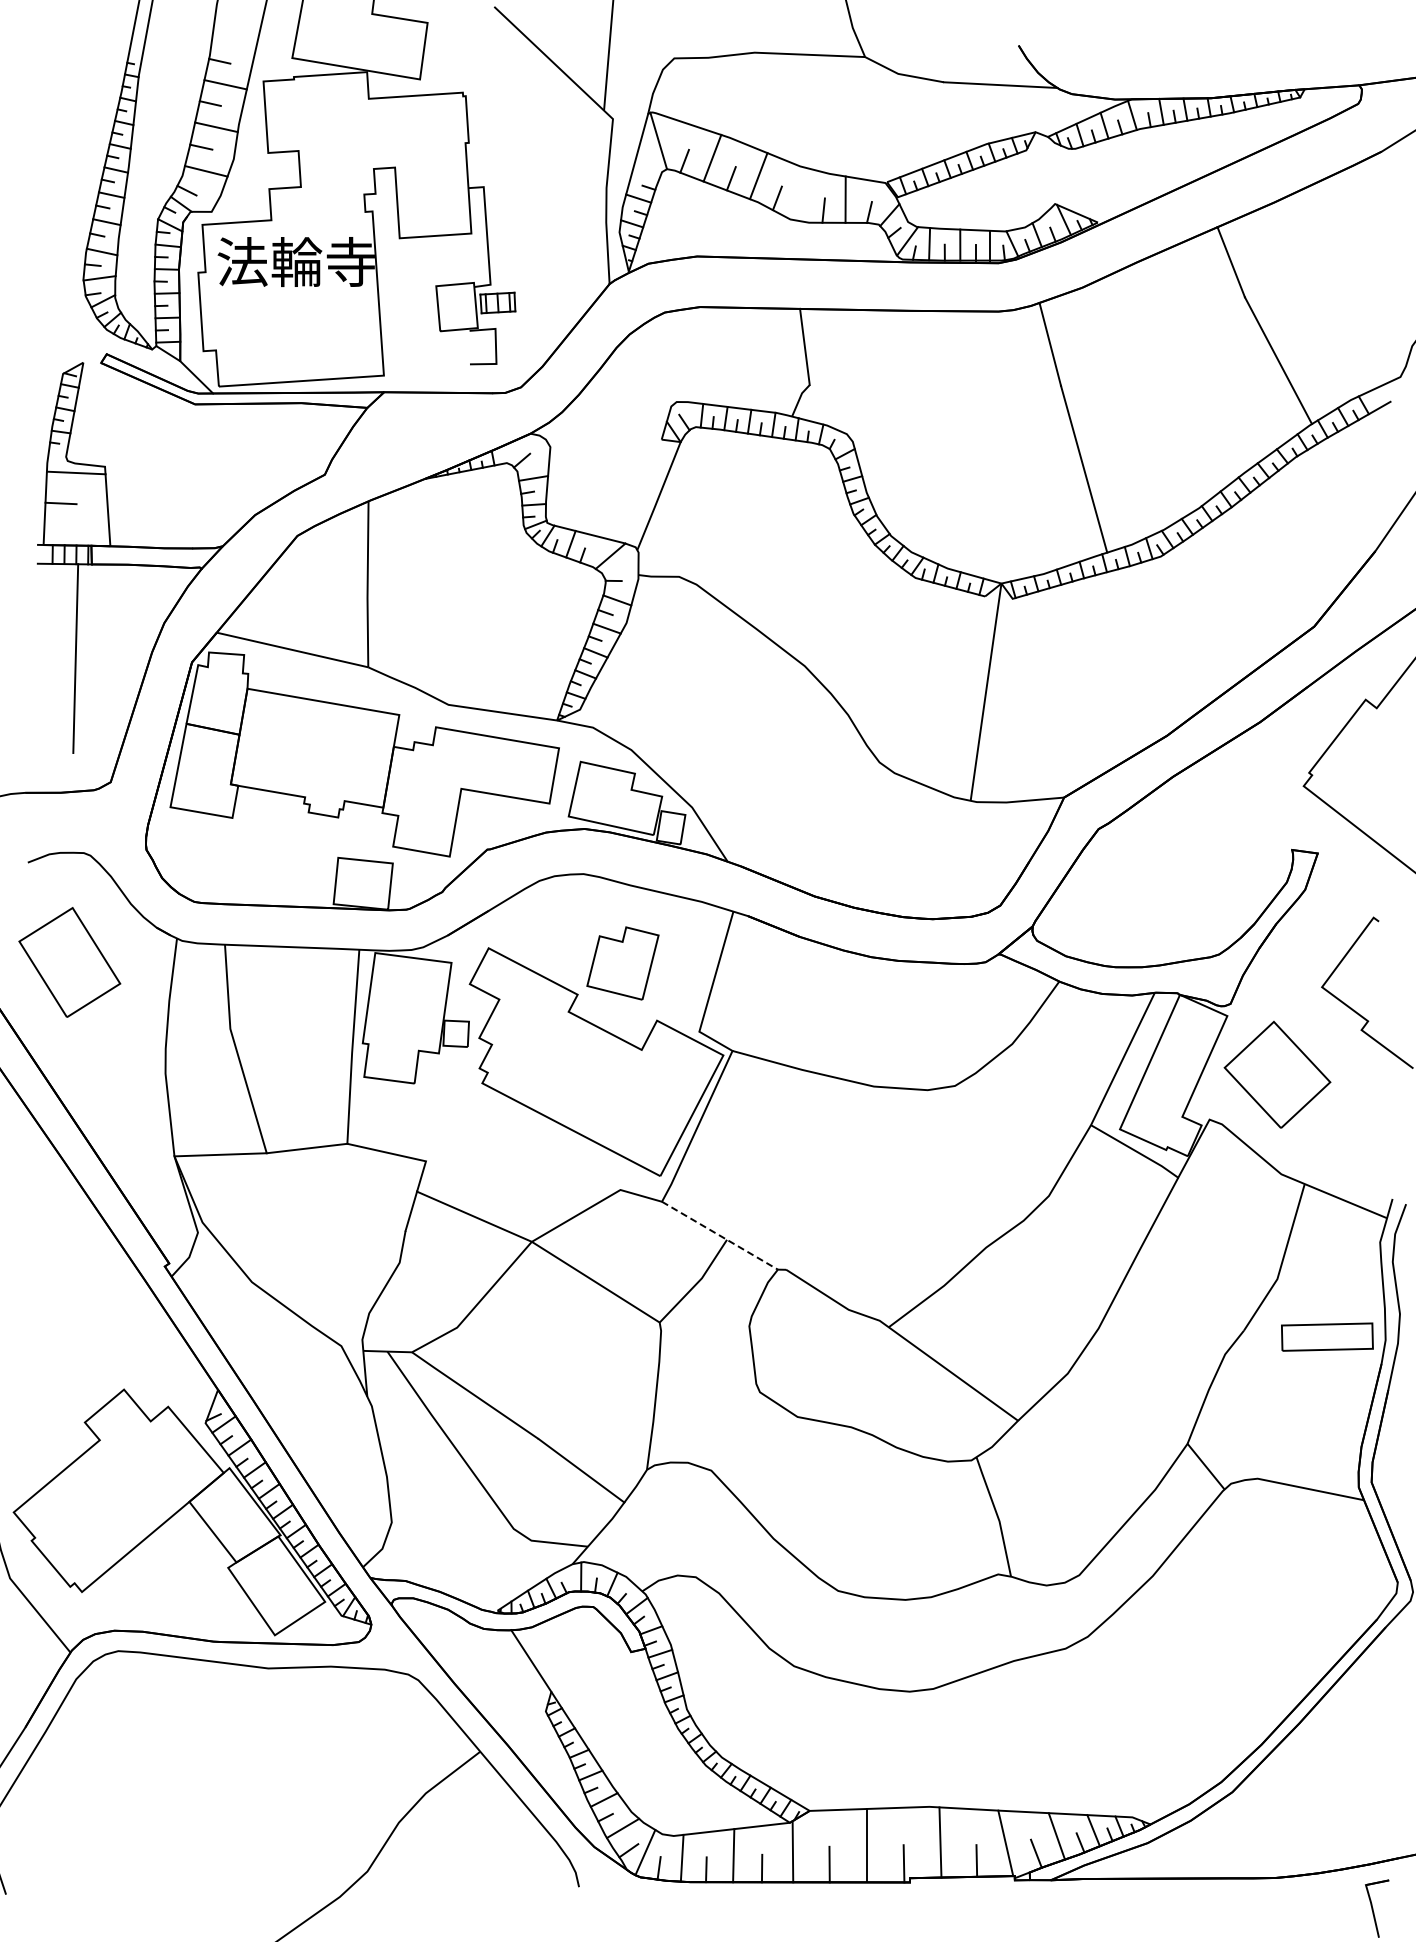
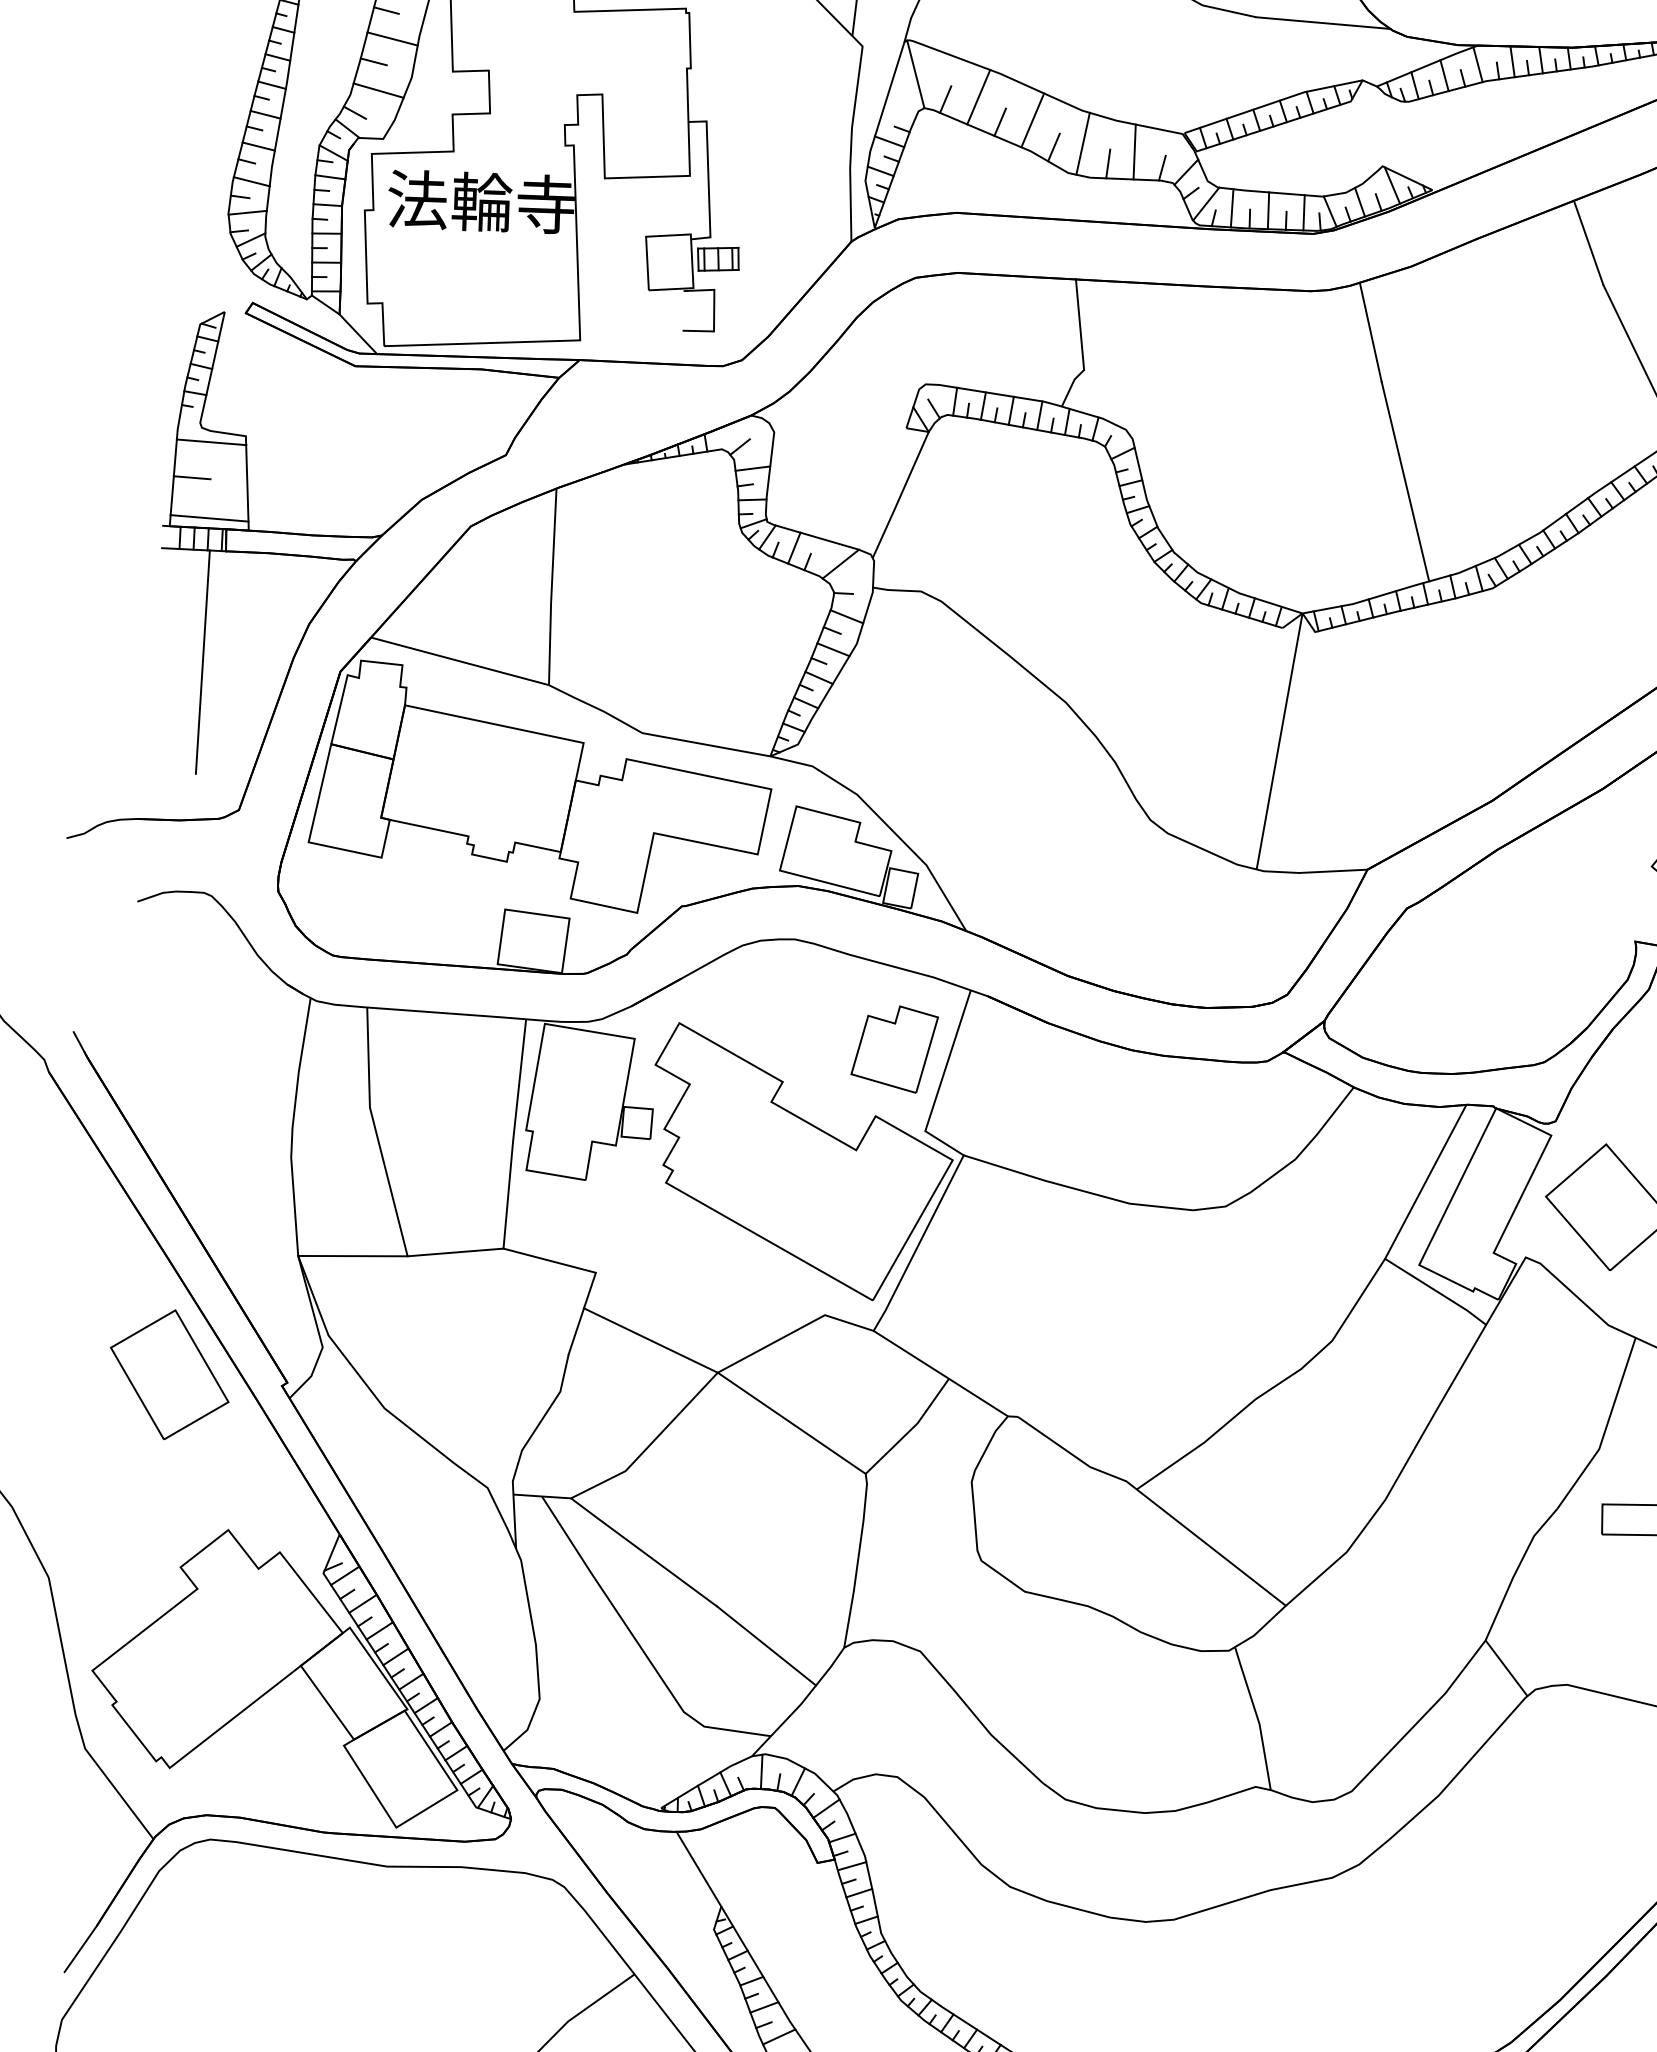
line: (801, 194) -> (1082, 143), added
line: (76, 536) -> (209, 517), added
part: (69, 962) -> (169, 1374), moved
part: (622, 963) -> (894, 1049), moved
line: (720, 1235) -> (941, 1373), dashed -> solid

